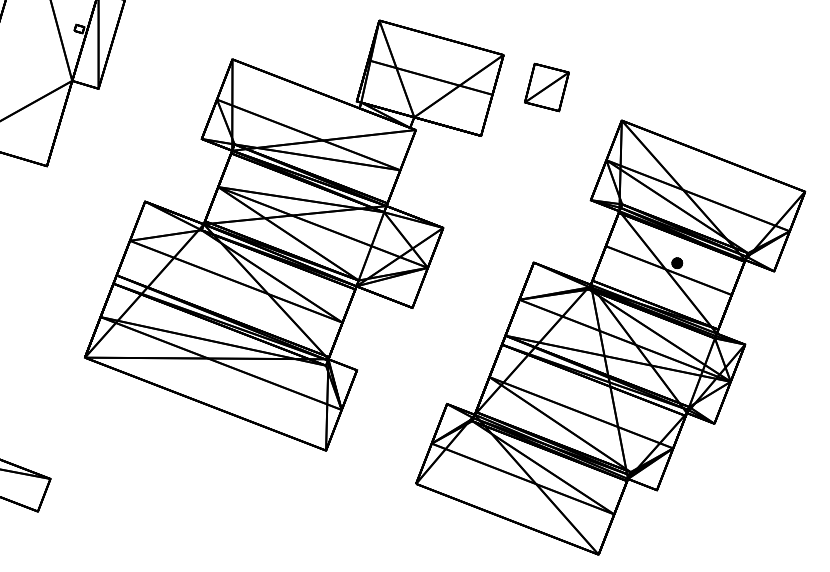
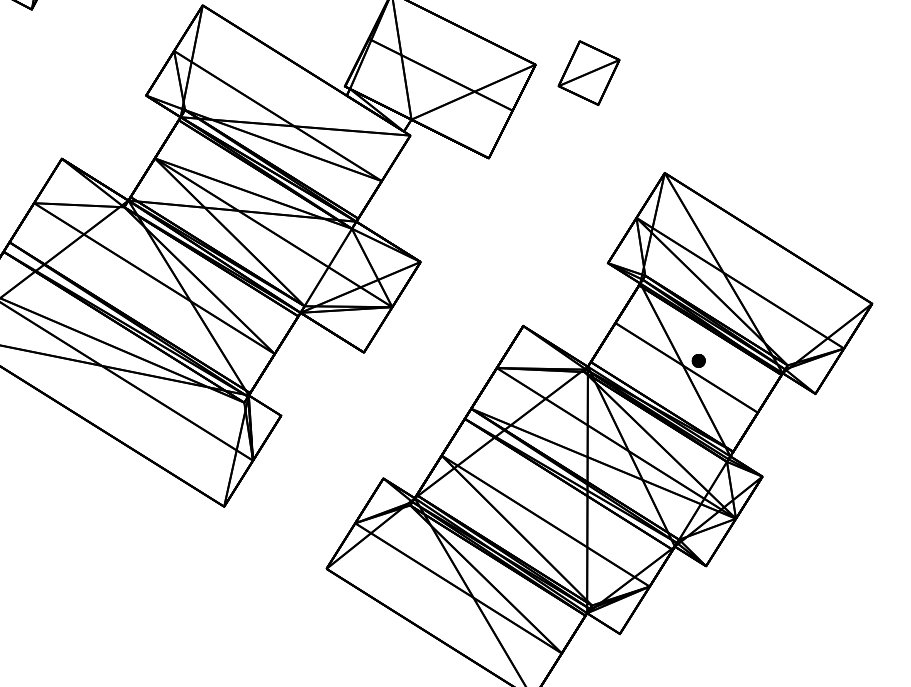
part: (546, 87) -> (588, 72), moved

